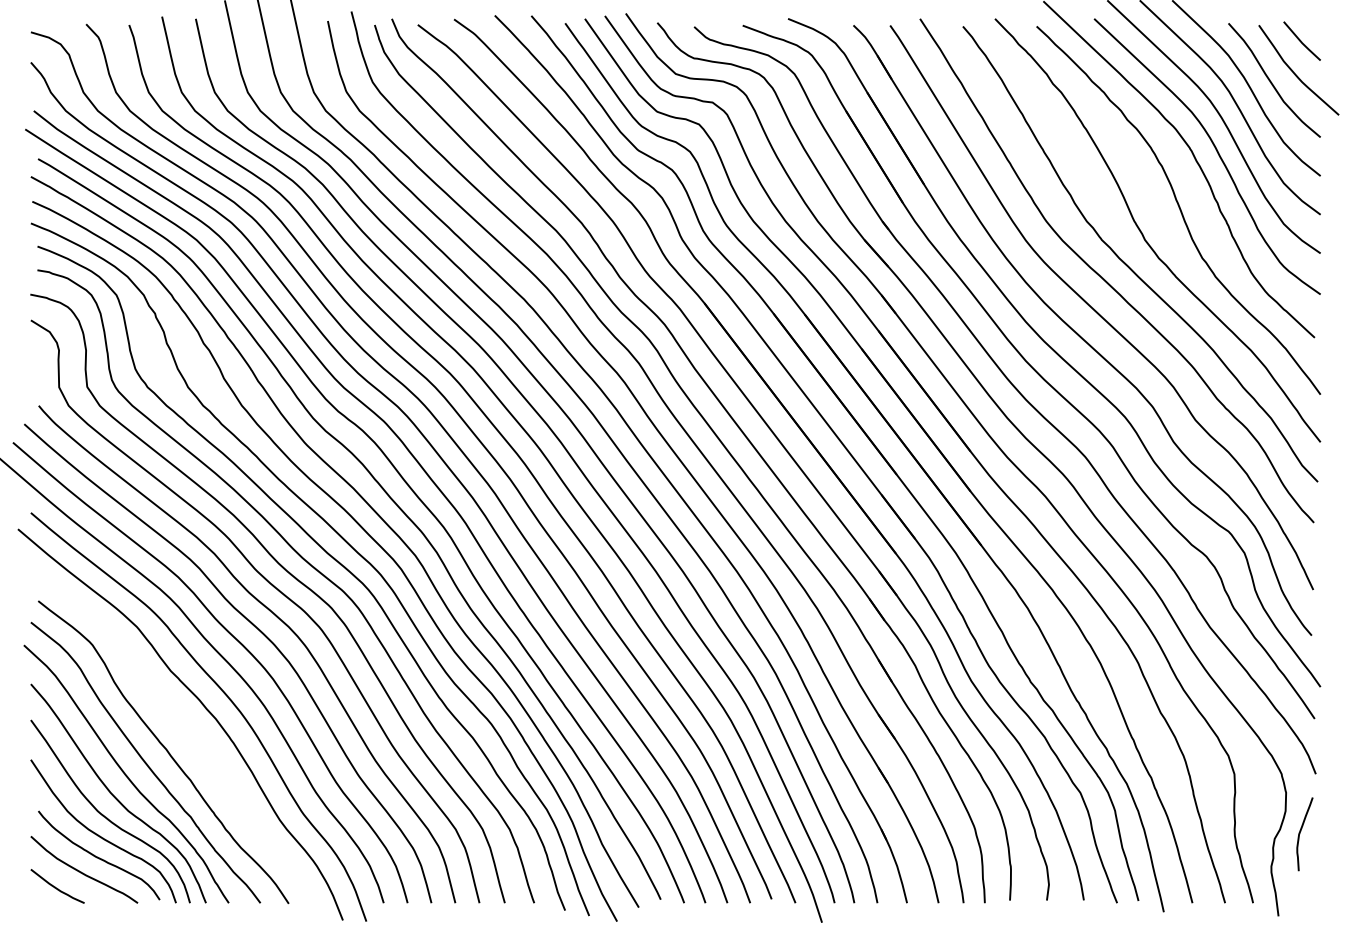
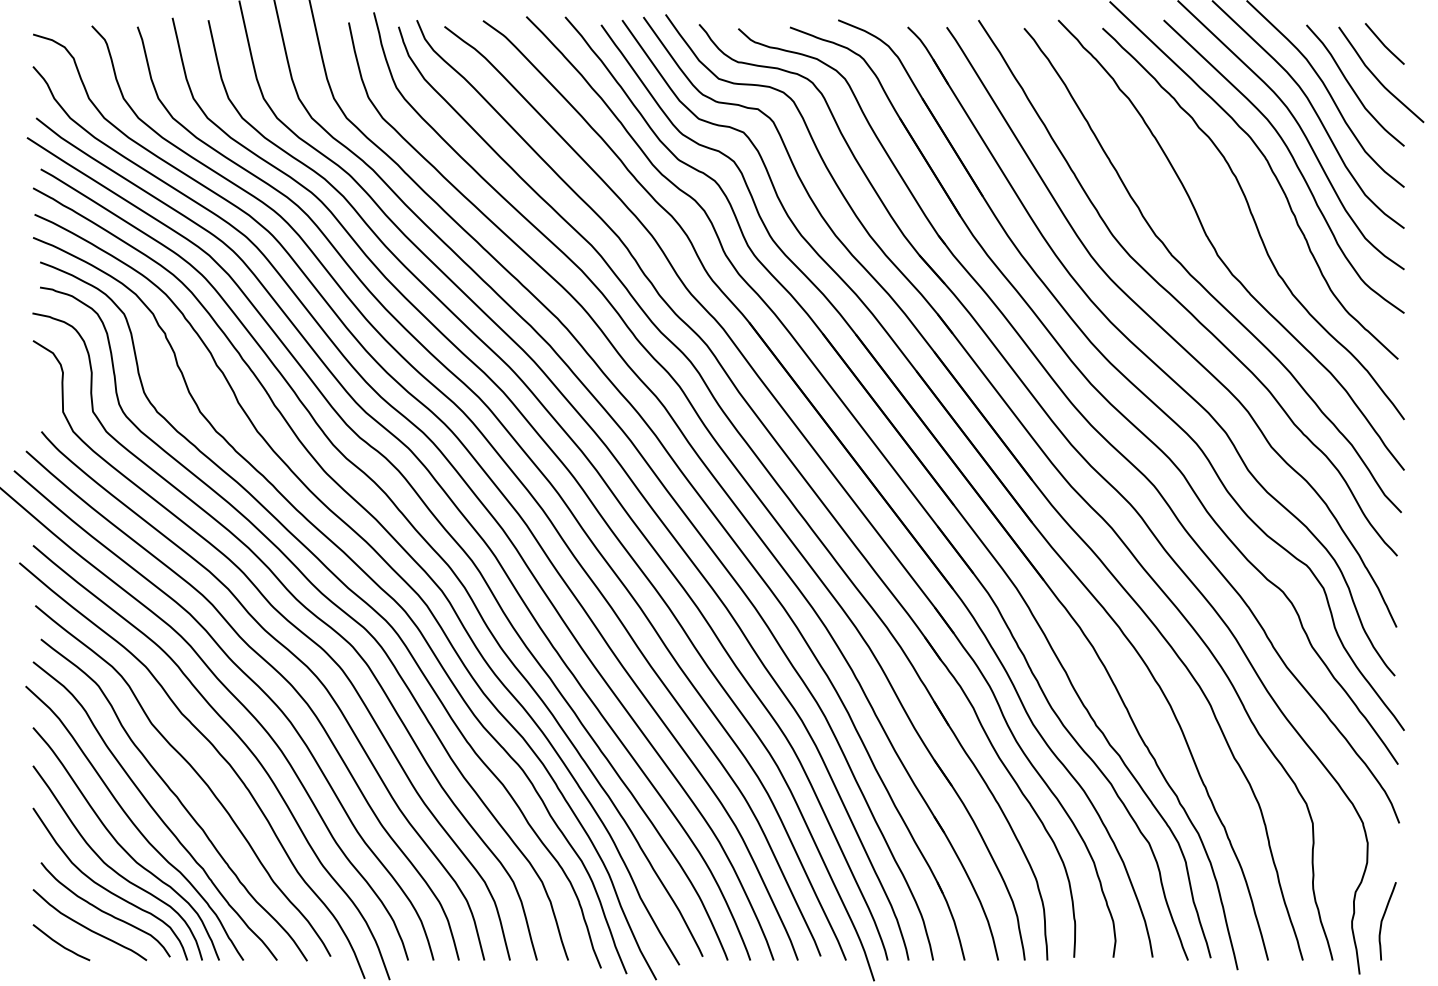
curve: (181, 724) -> (193, 770), added
curve: (1300, 834) -> (1383, 921), moved

